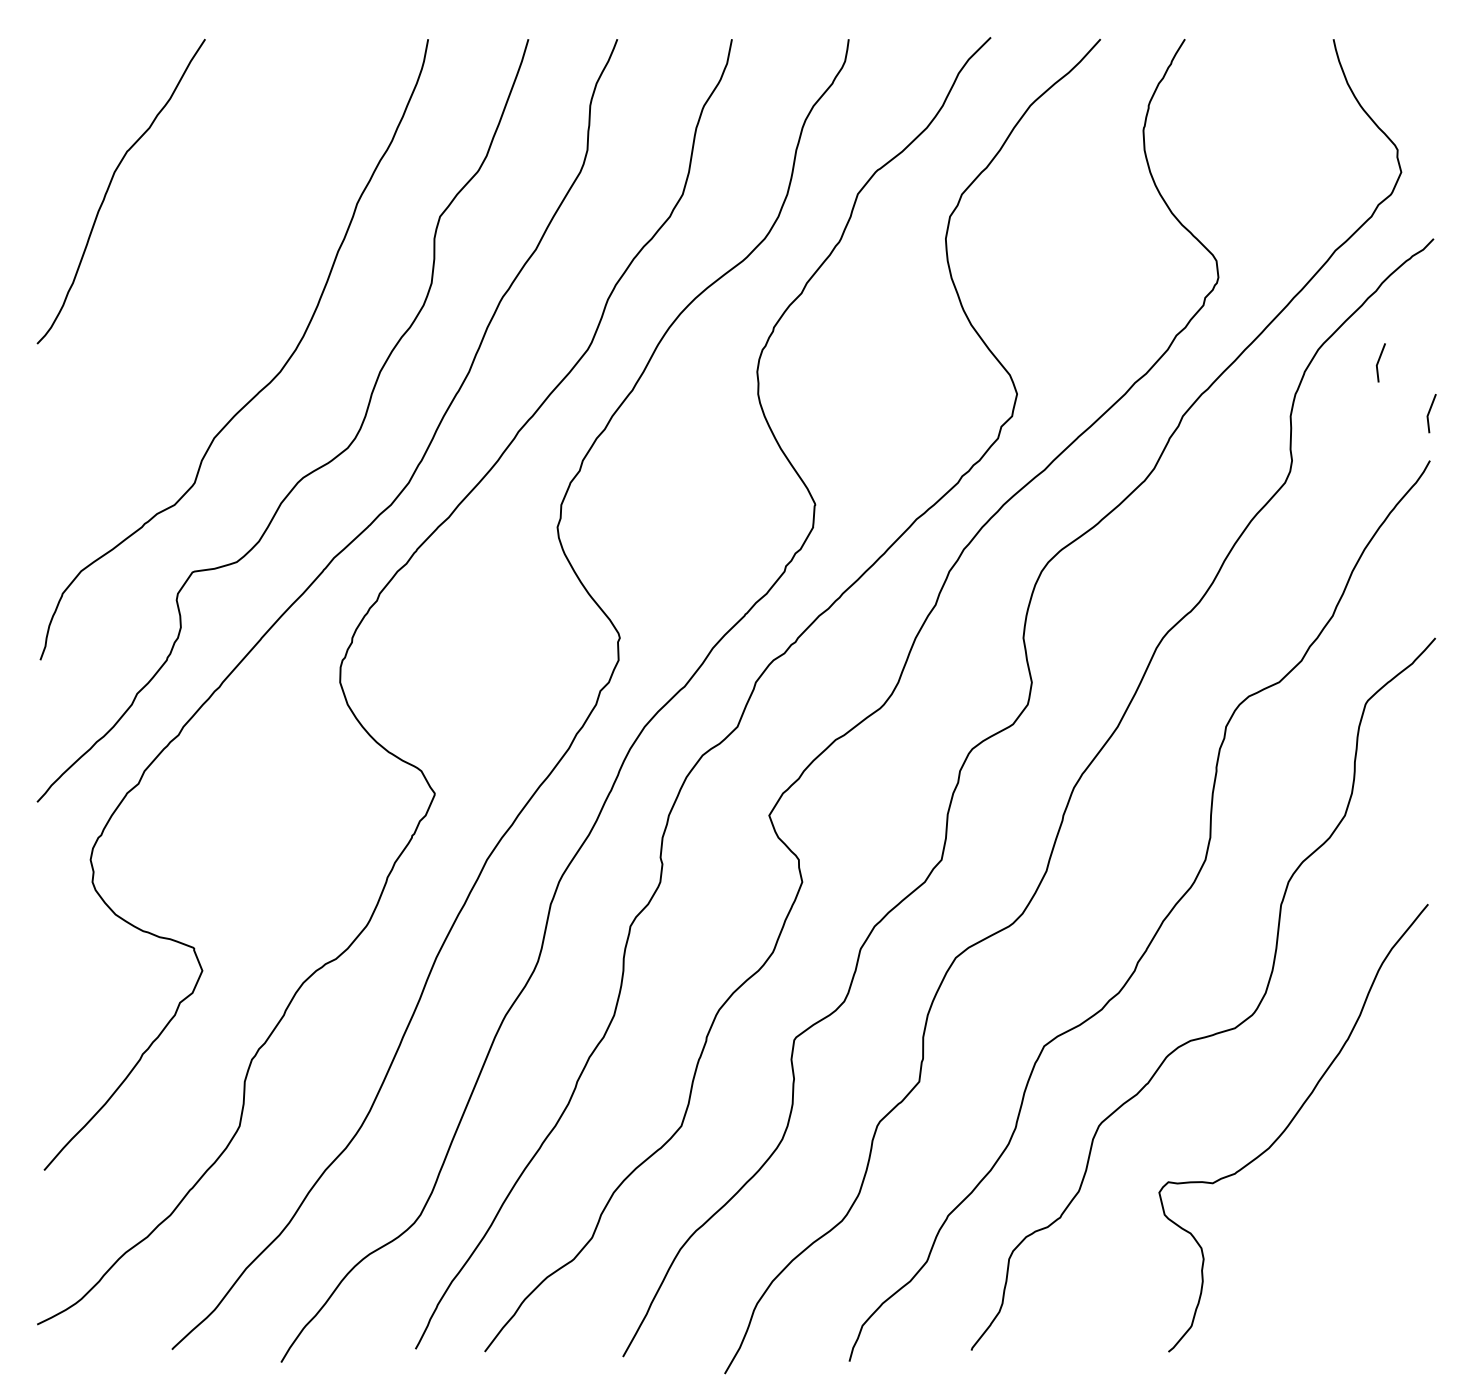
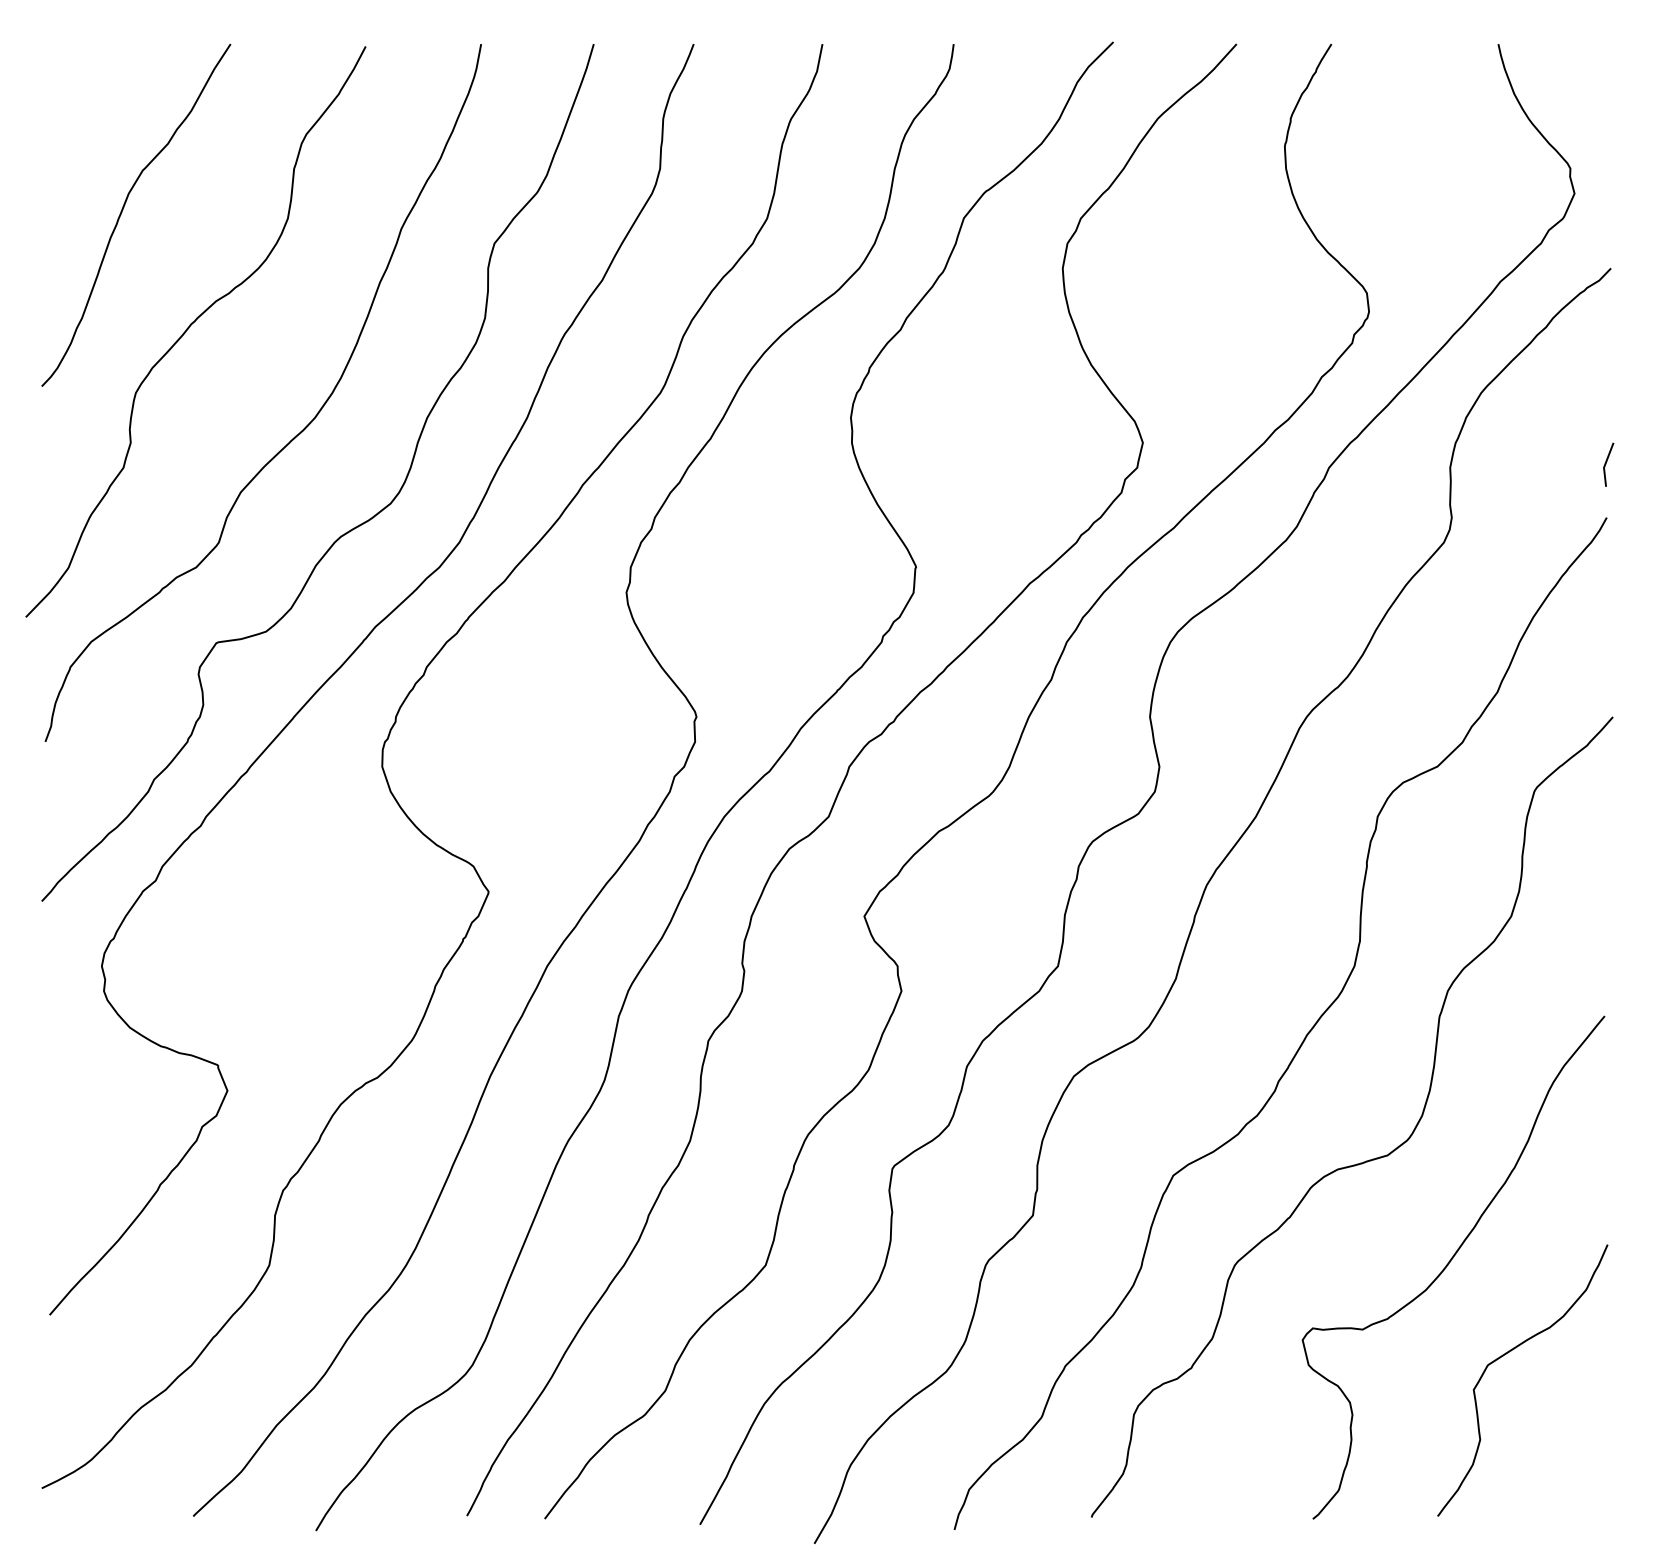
curve: (168, 292) -> (189, 328), added
line: (1379, 362) -> (1549, 407), removed
curve: (1339, 1206) -> (1505, 1355), added

